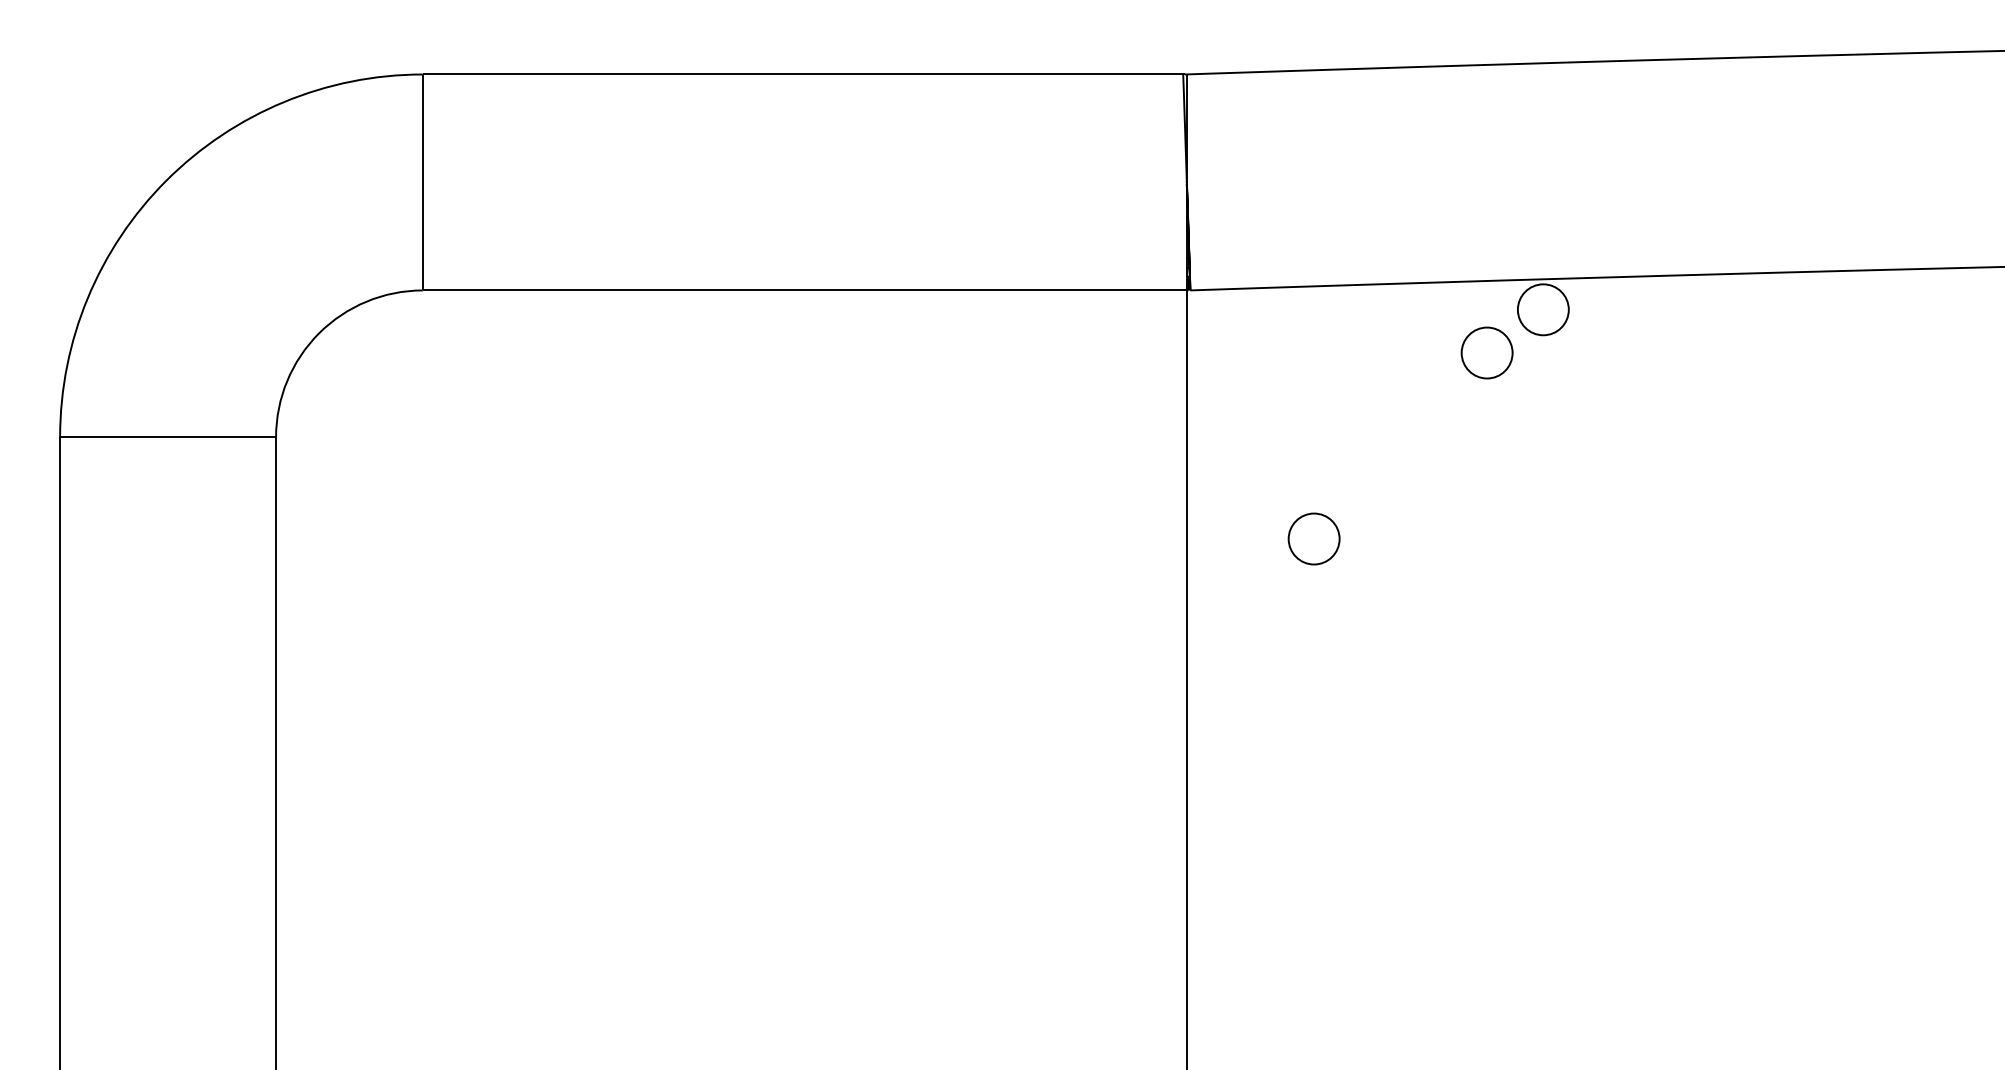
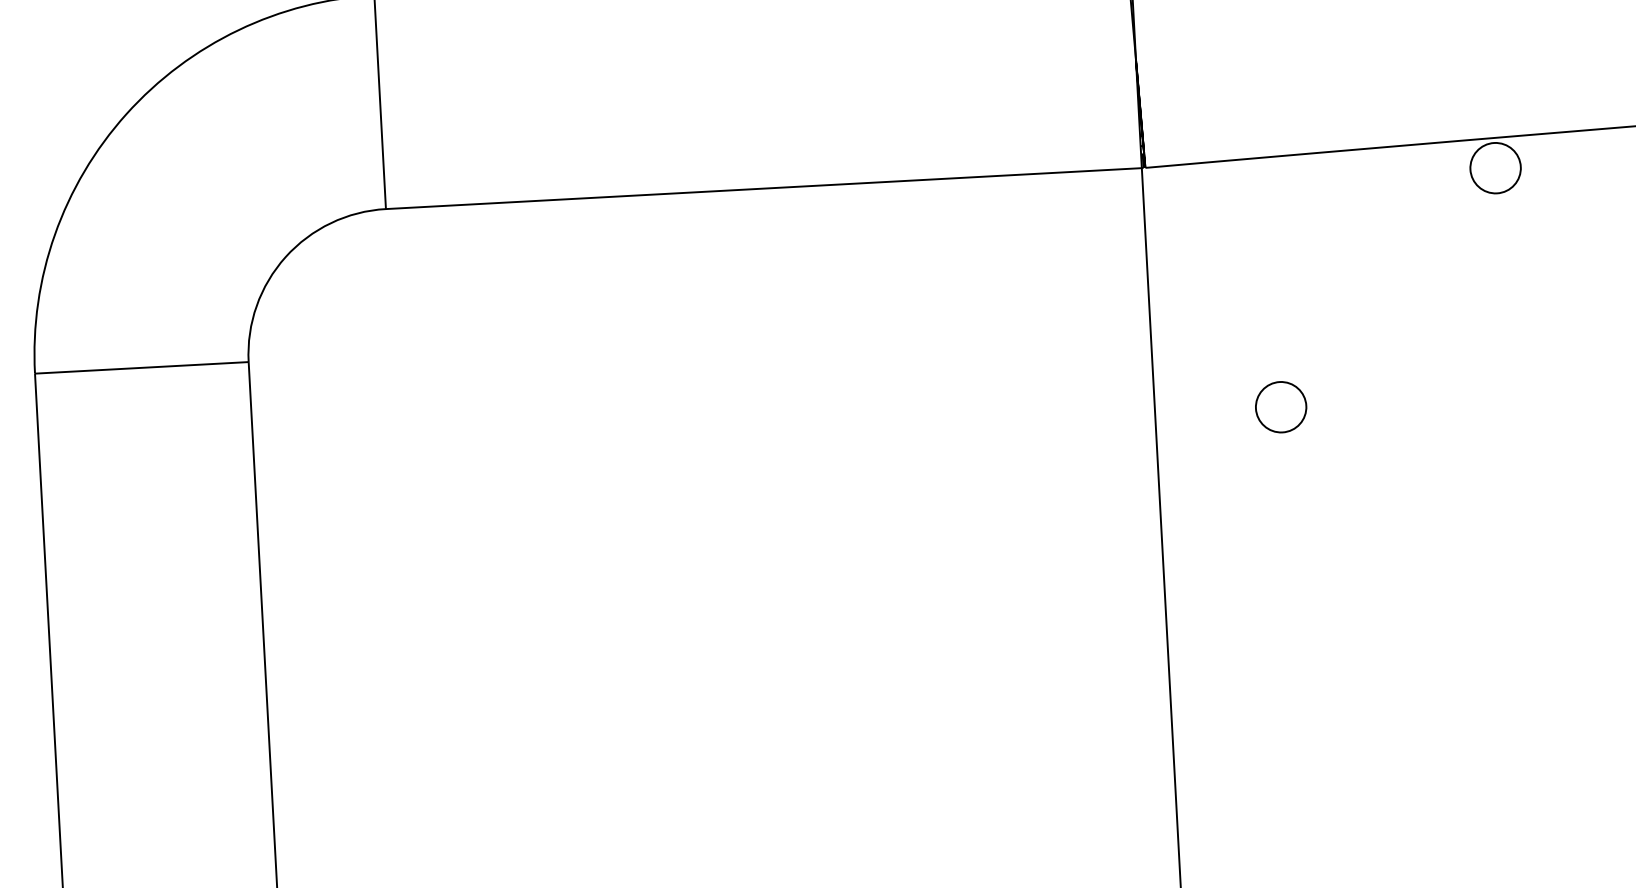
part: (1486, 352) -> (1441, 213), removed

